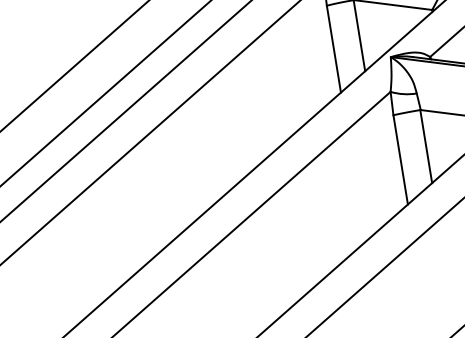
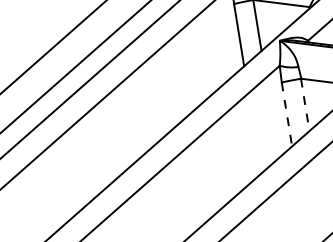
line: (426, 145) -> (305, 104), solid -> dashed
line: (401, 159) -> (287, 114), solid -> dashed

